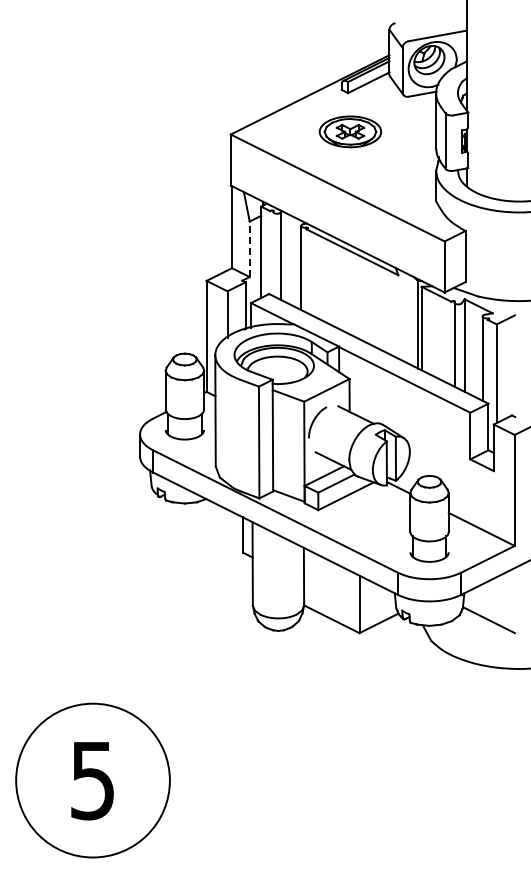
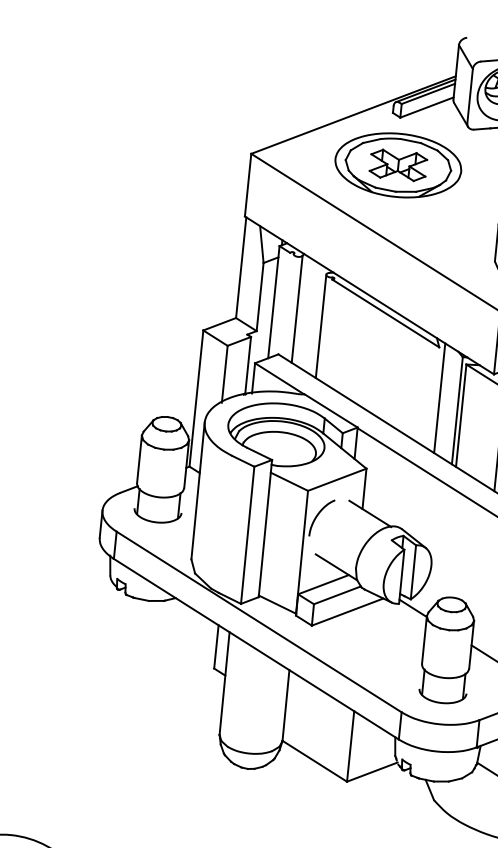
part: (350, 131) -> (398, 165), size x1.67
line: (249, 249) -> (259, 297), dashed -> solid
line: (402, 315) -> (439, 397), added

